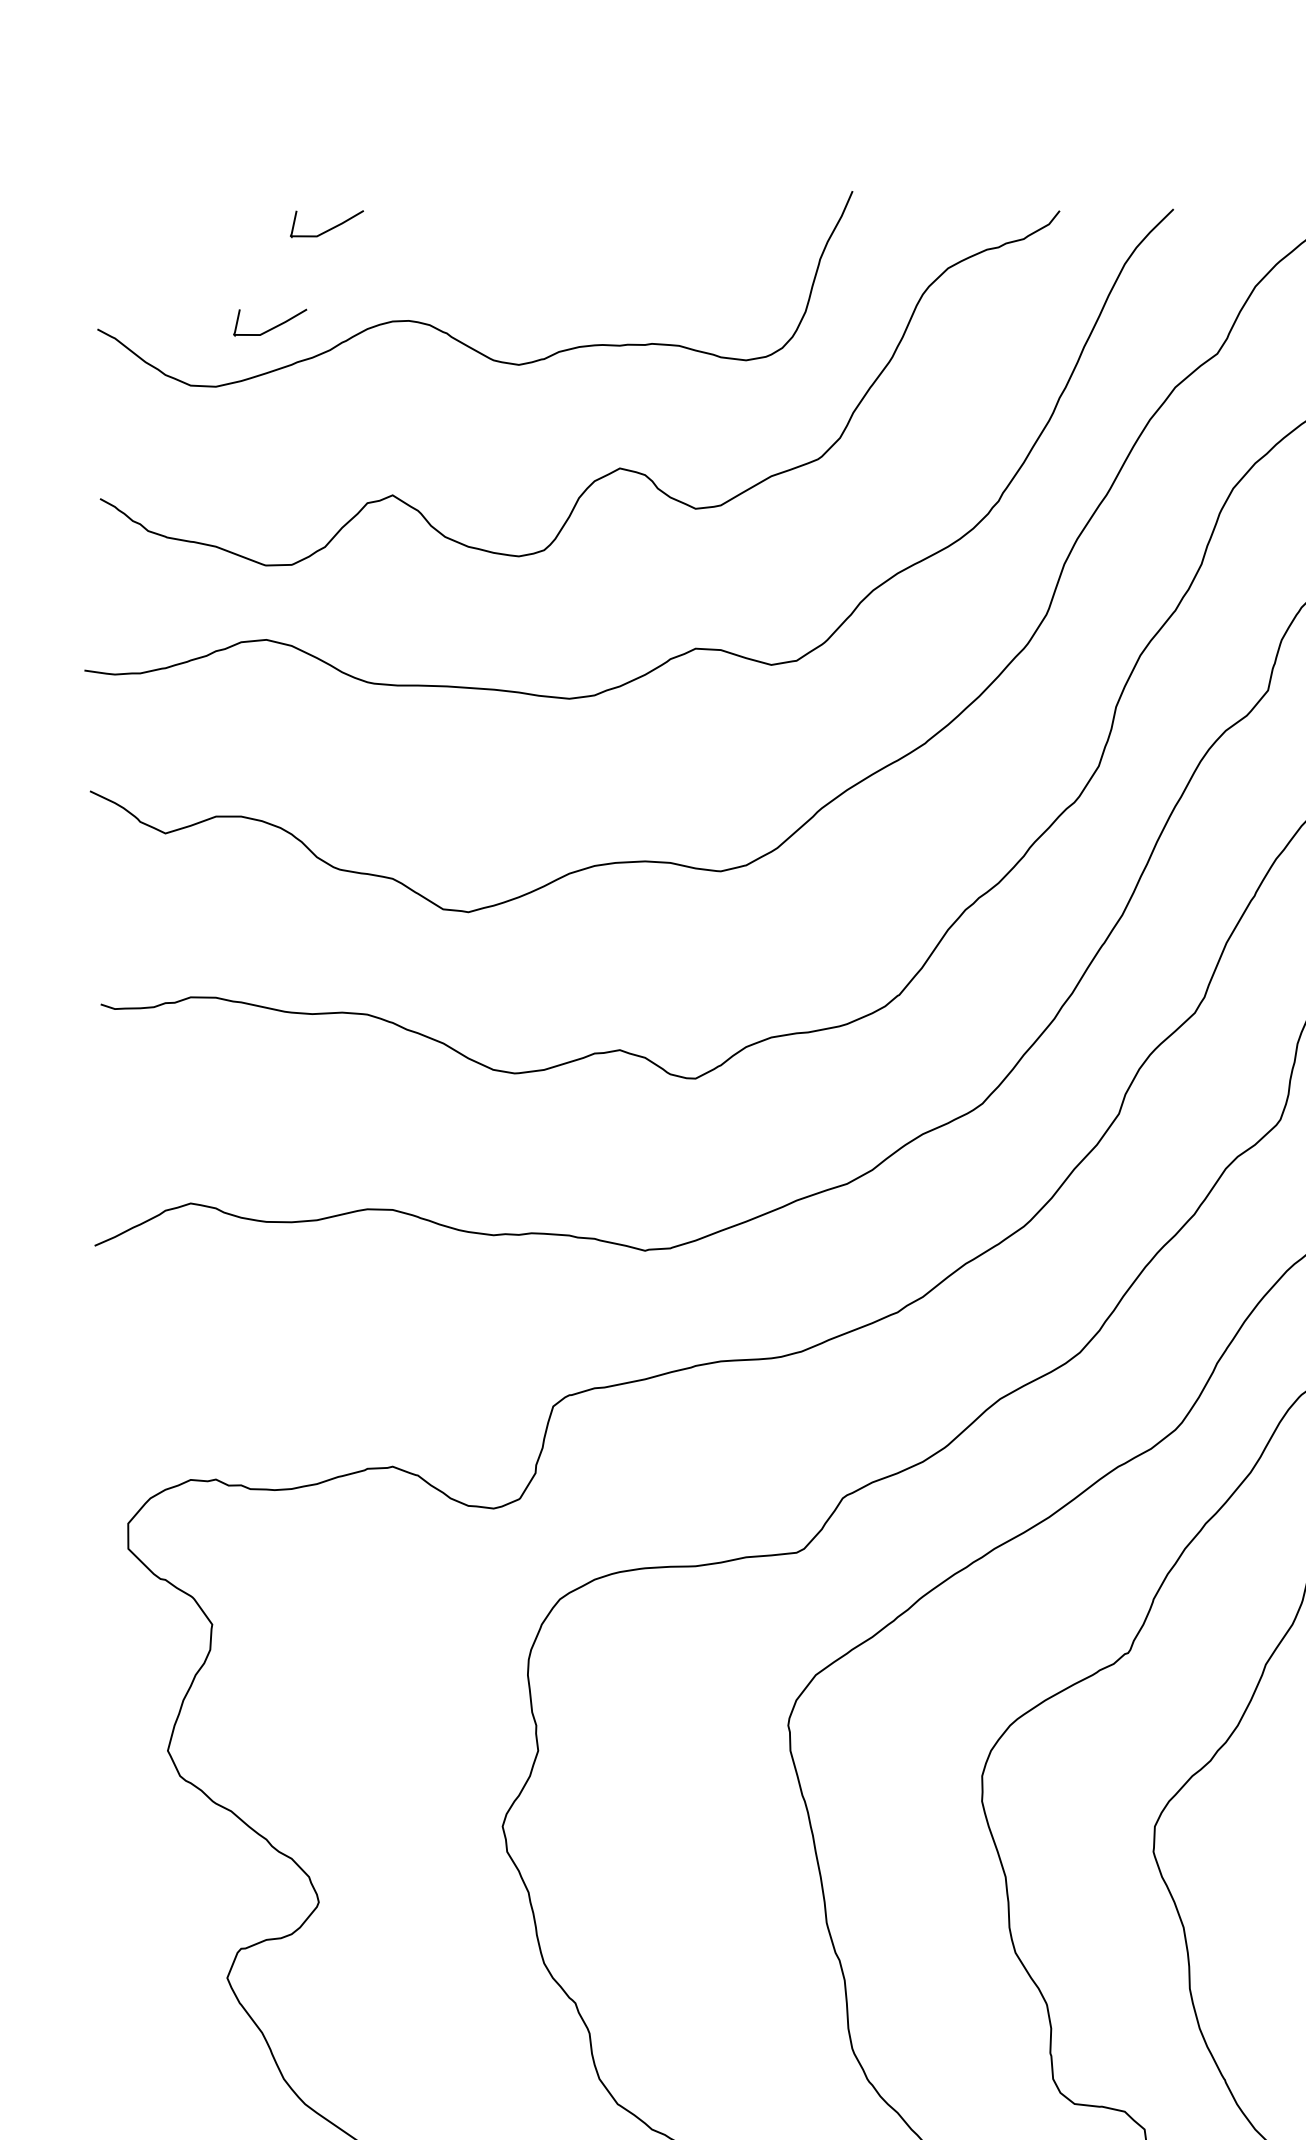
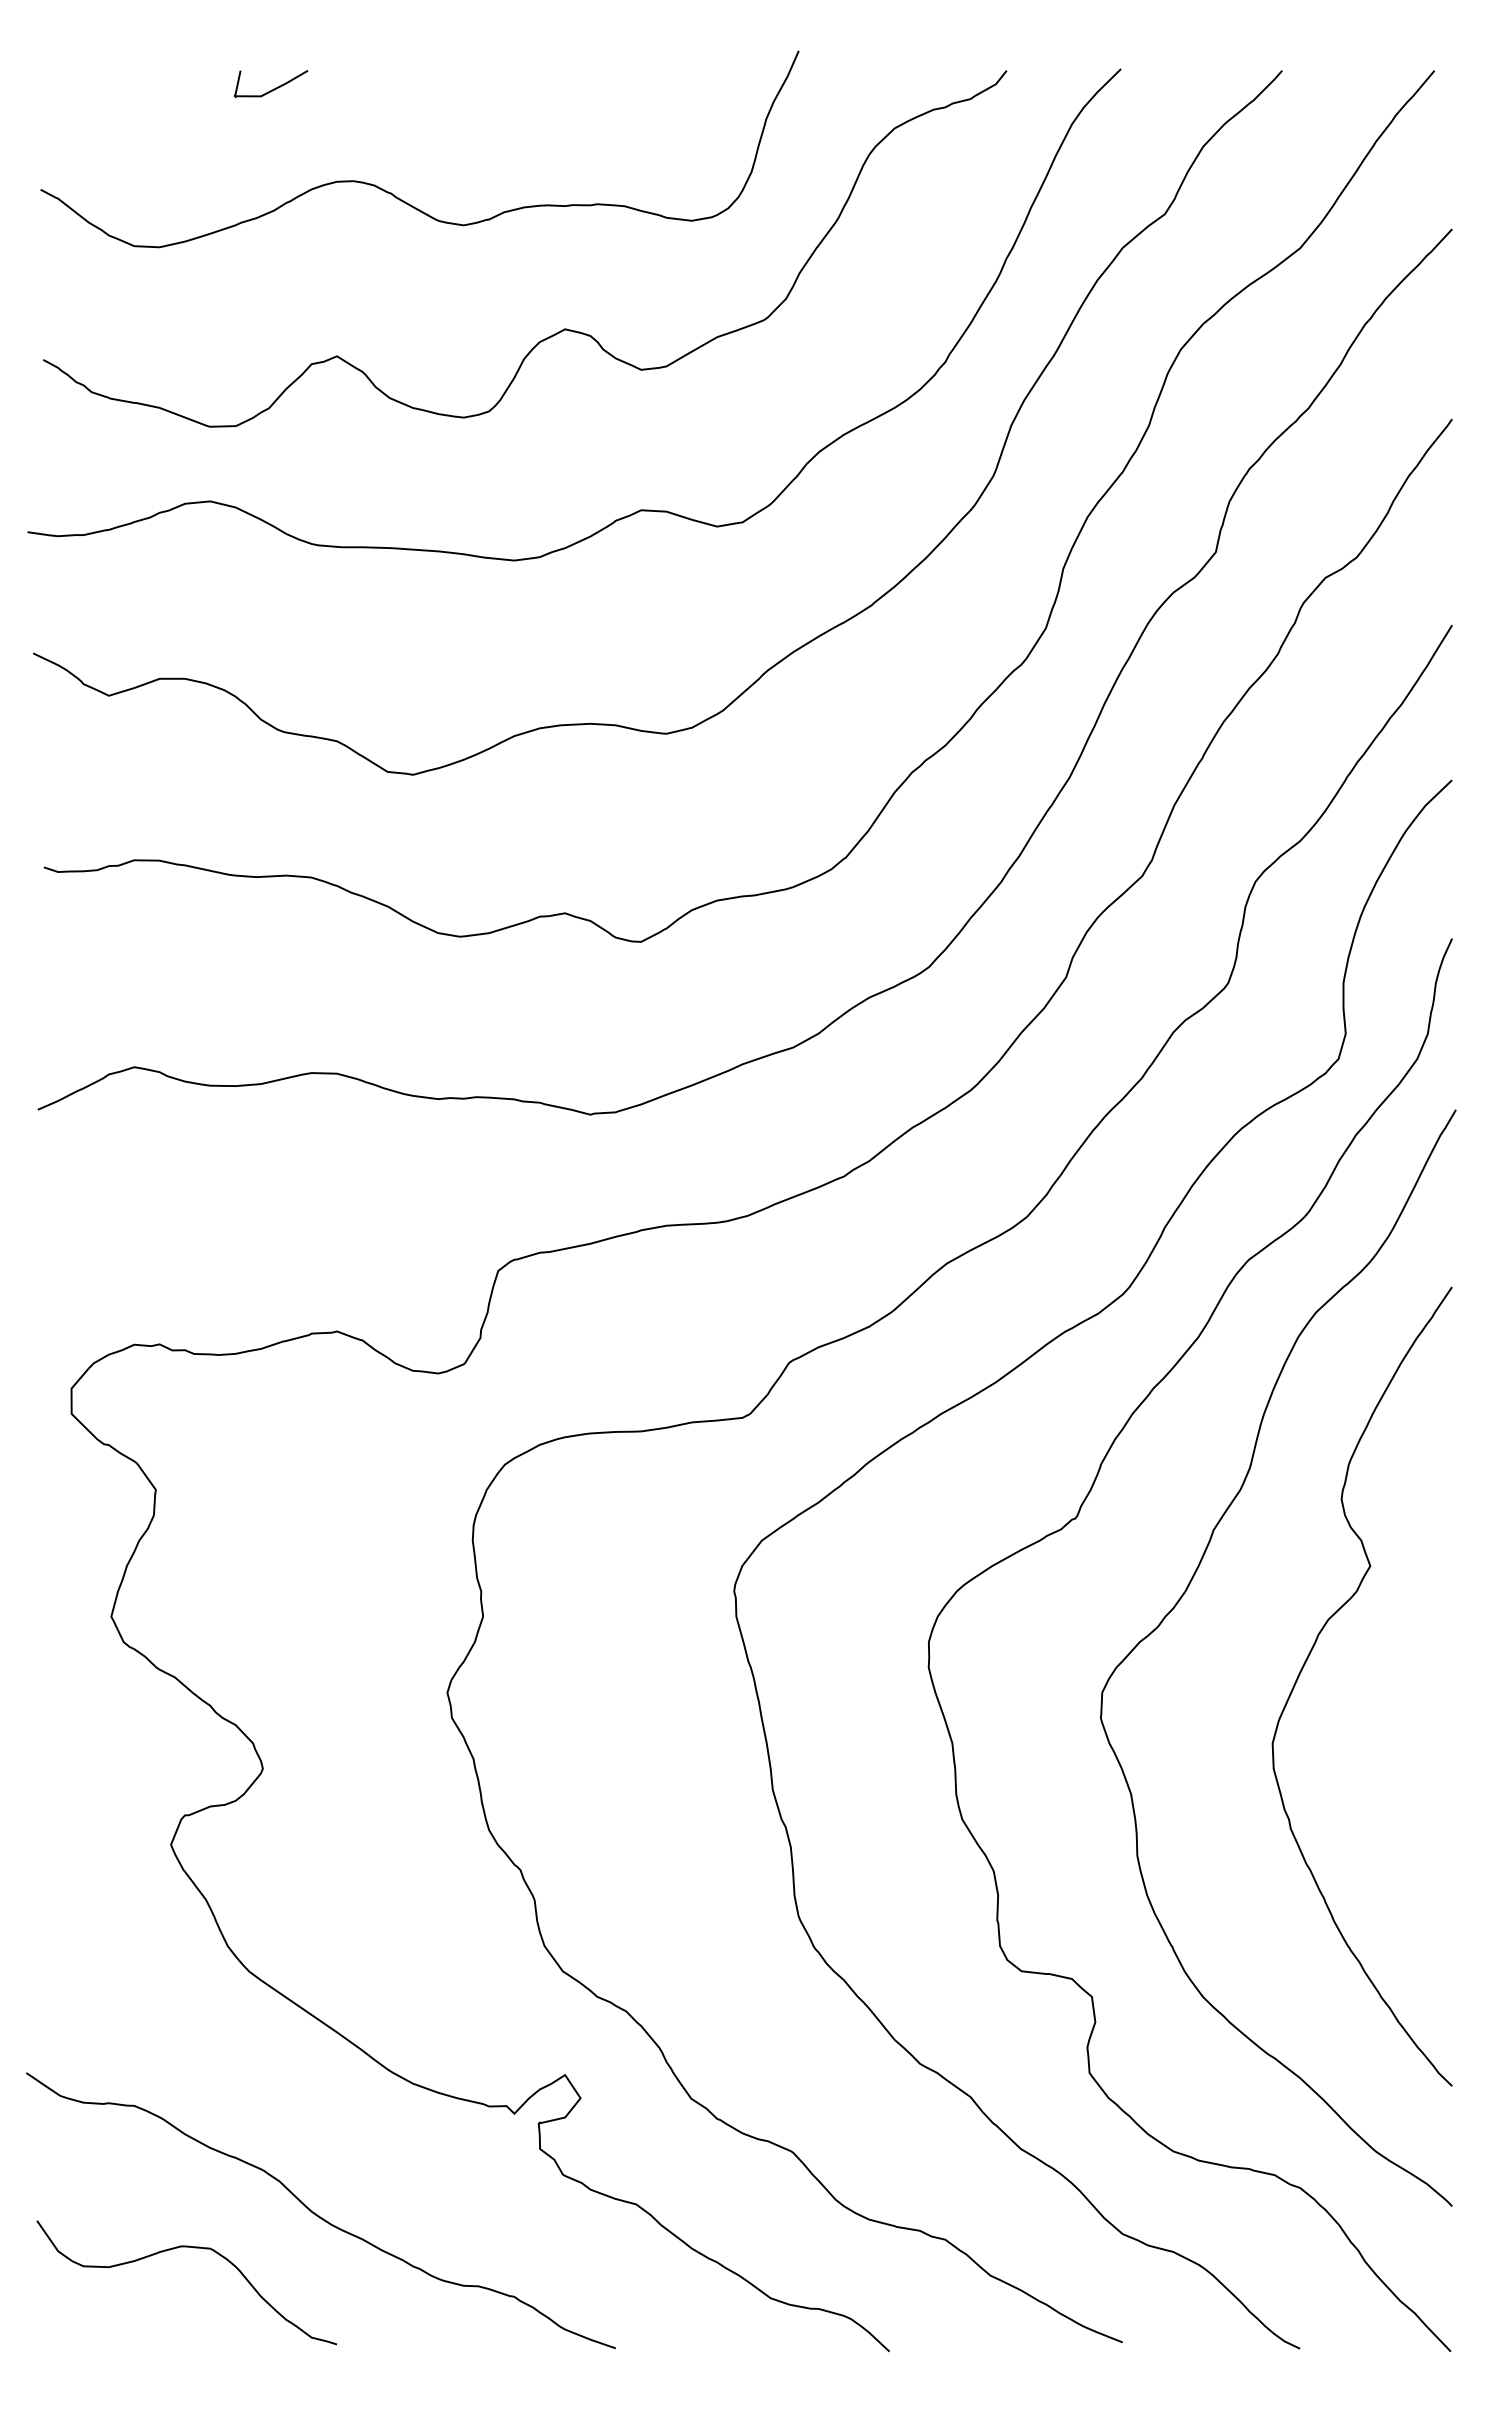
curve: (272, 327) -> (216, 187), removed

